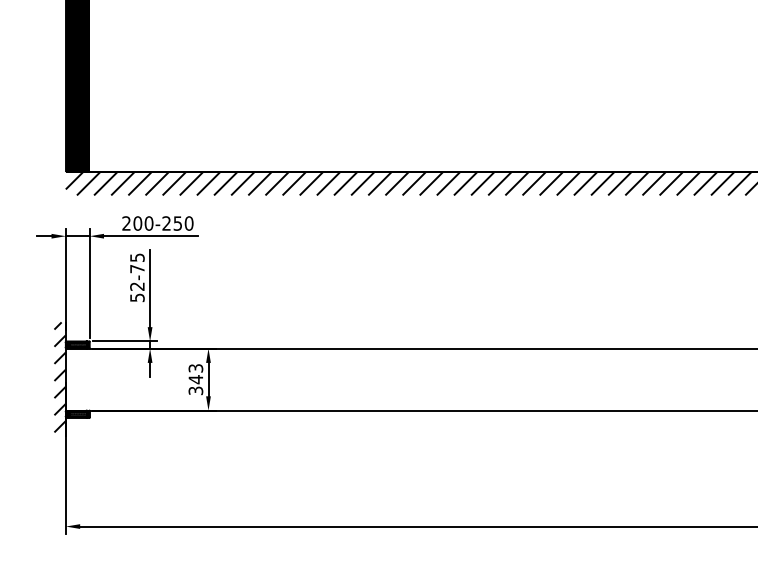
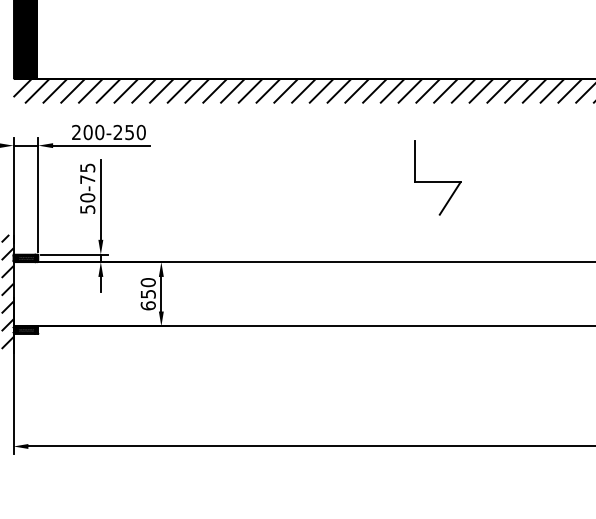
part: (475, 267) -> (437, 178), added
text: (137, 286) -> (87, 197), 52-75 -> 50-75
text: (195, 379) -> (147, 294), 343 -> 650

